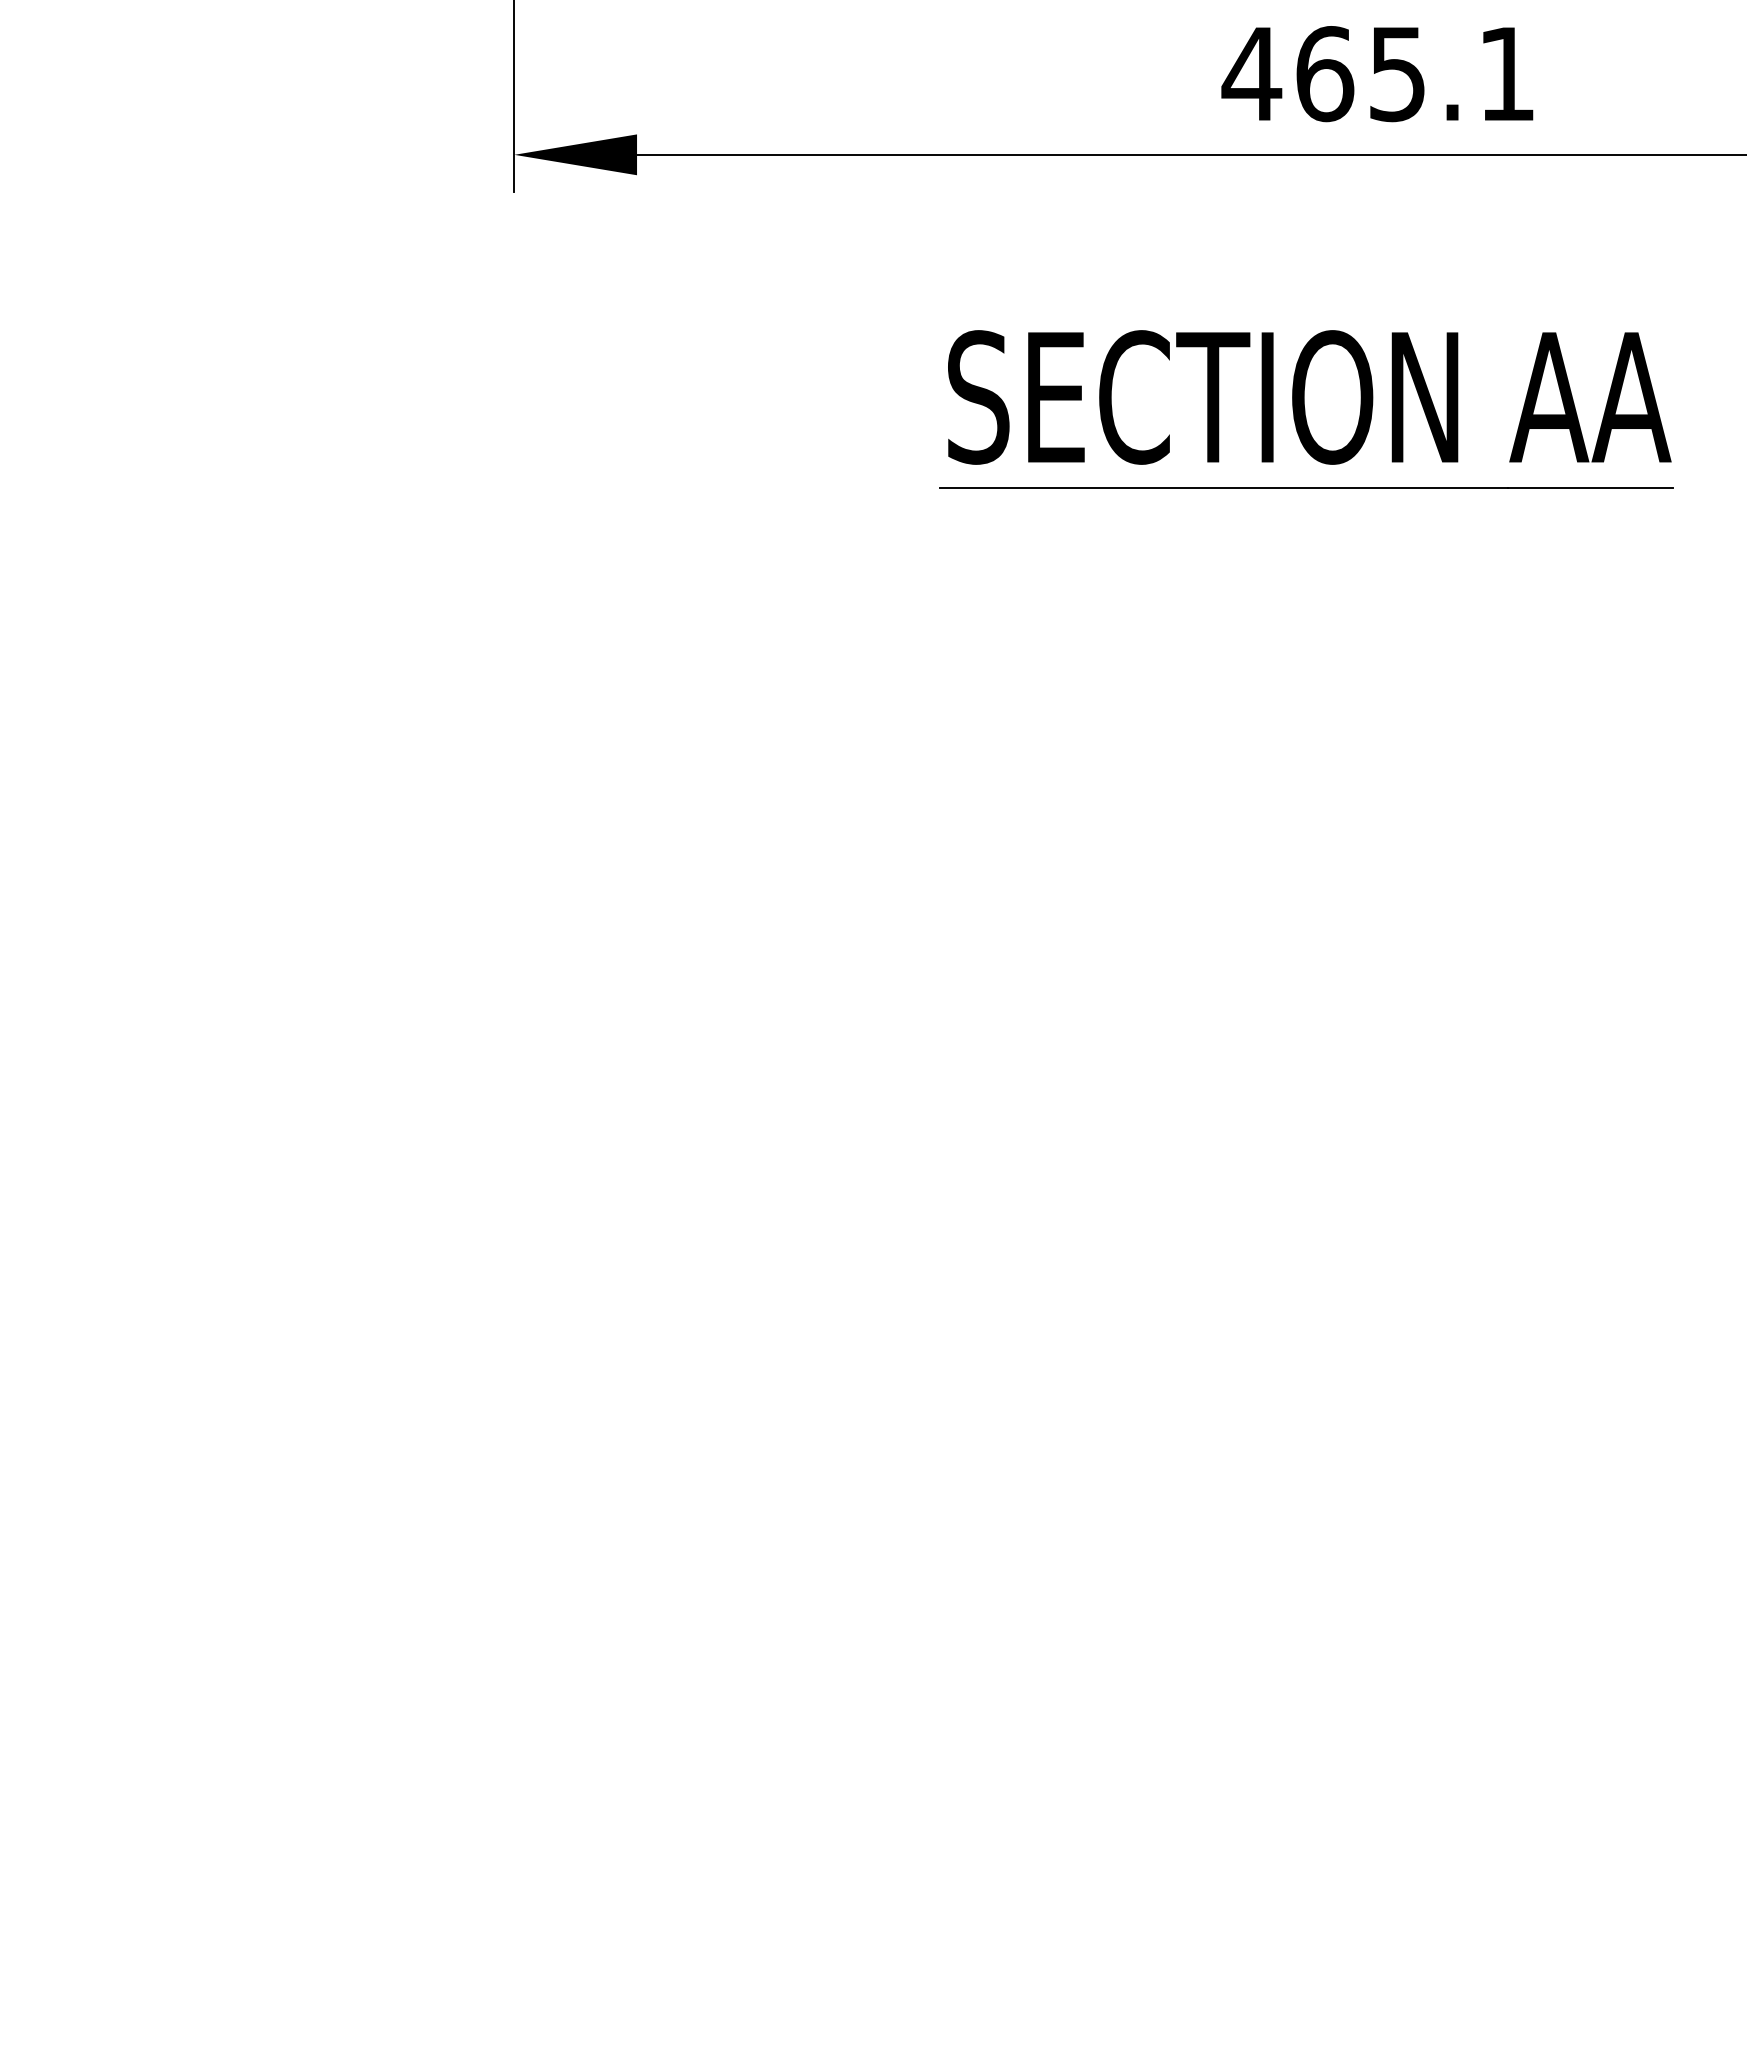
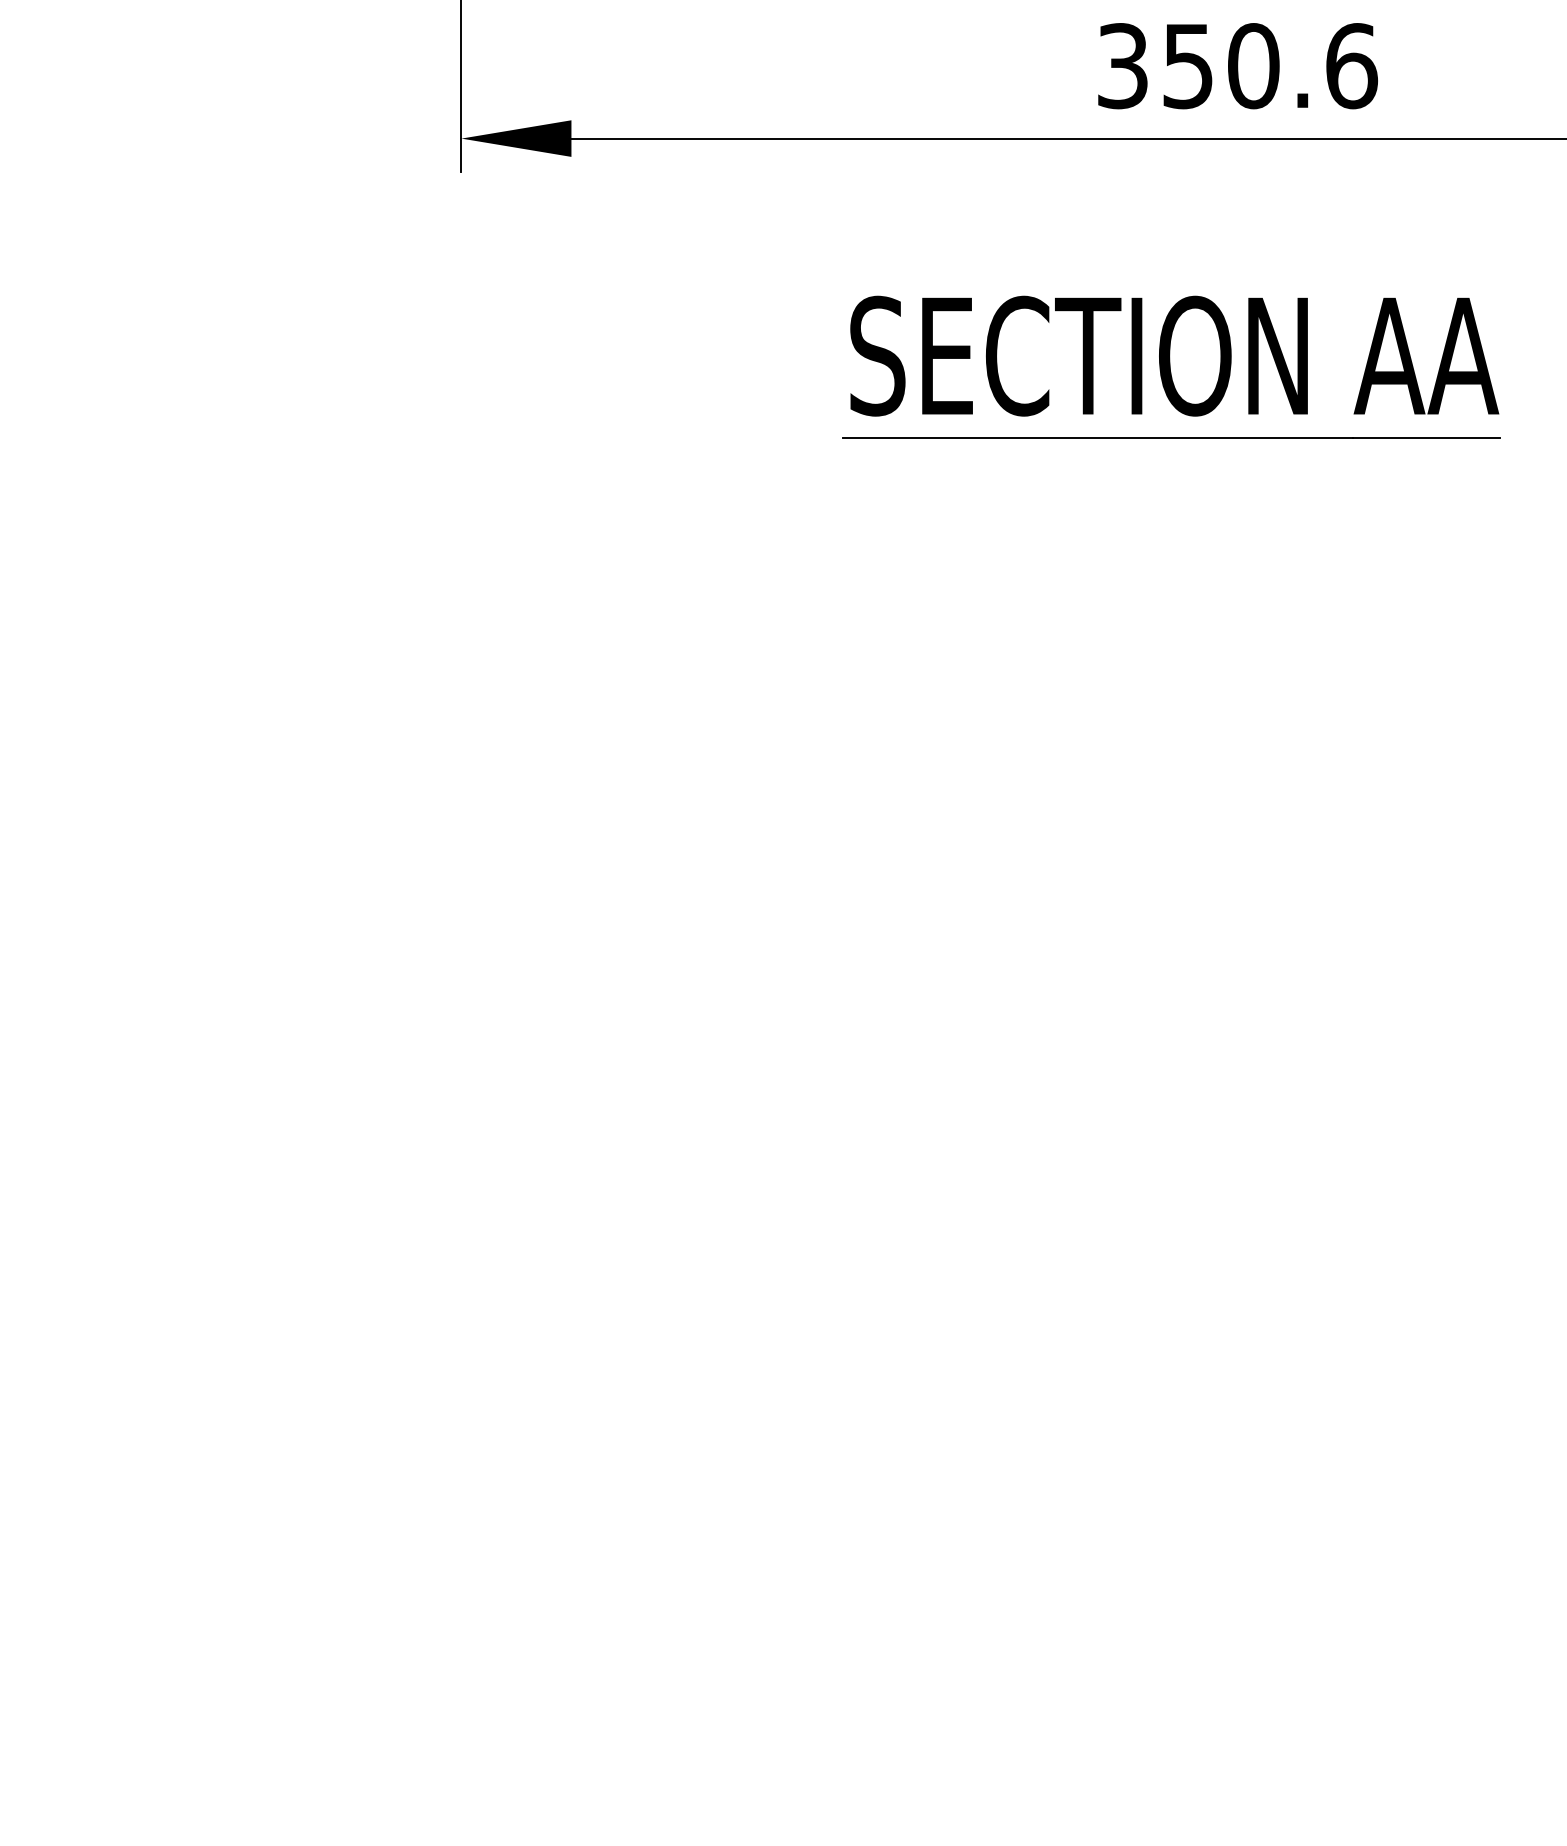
text: (1378, 74) -> (1236, 66), 465.1 -> 350.6

